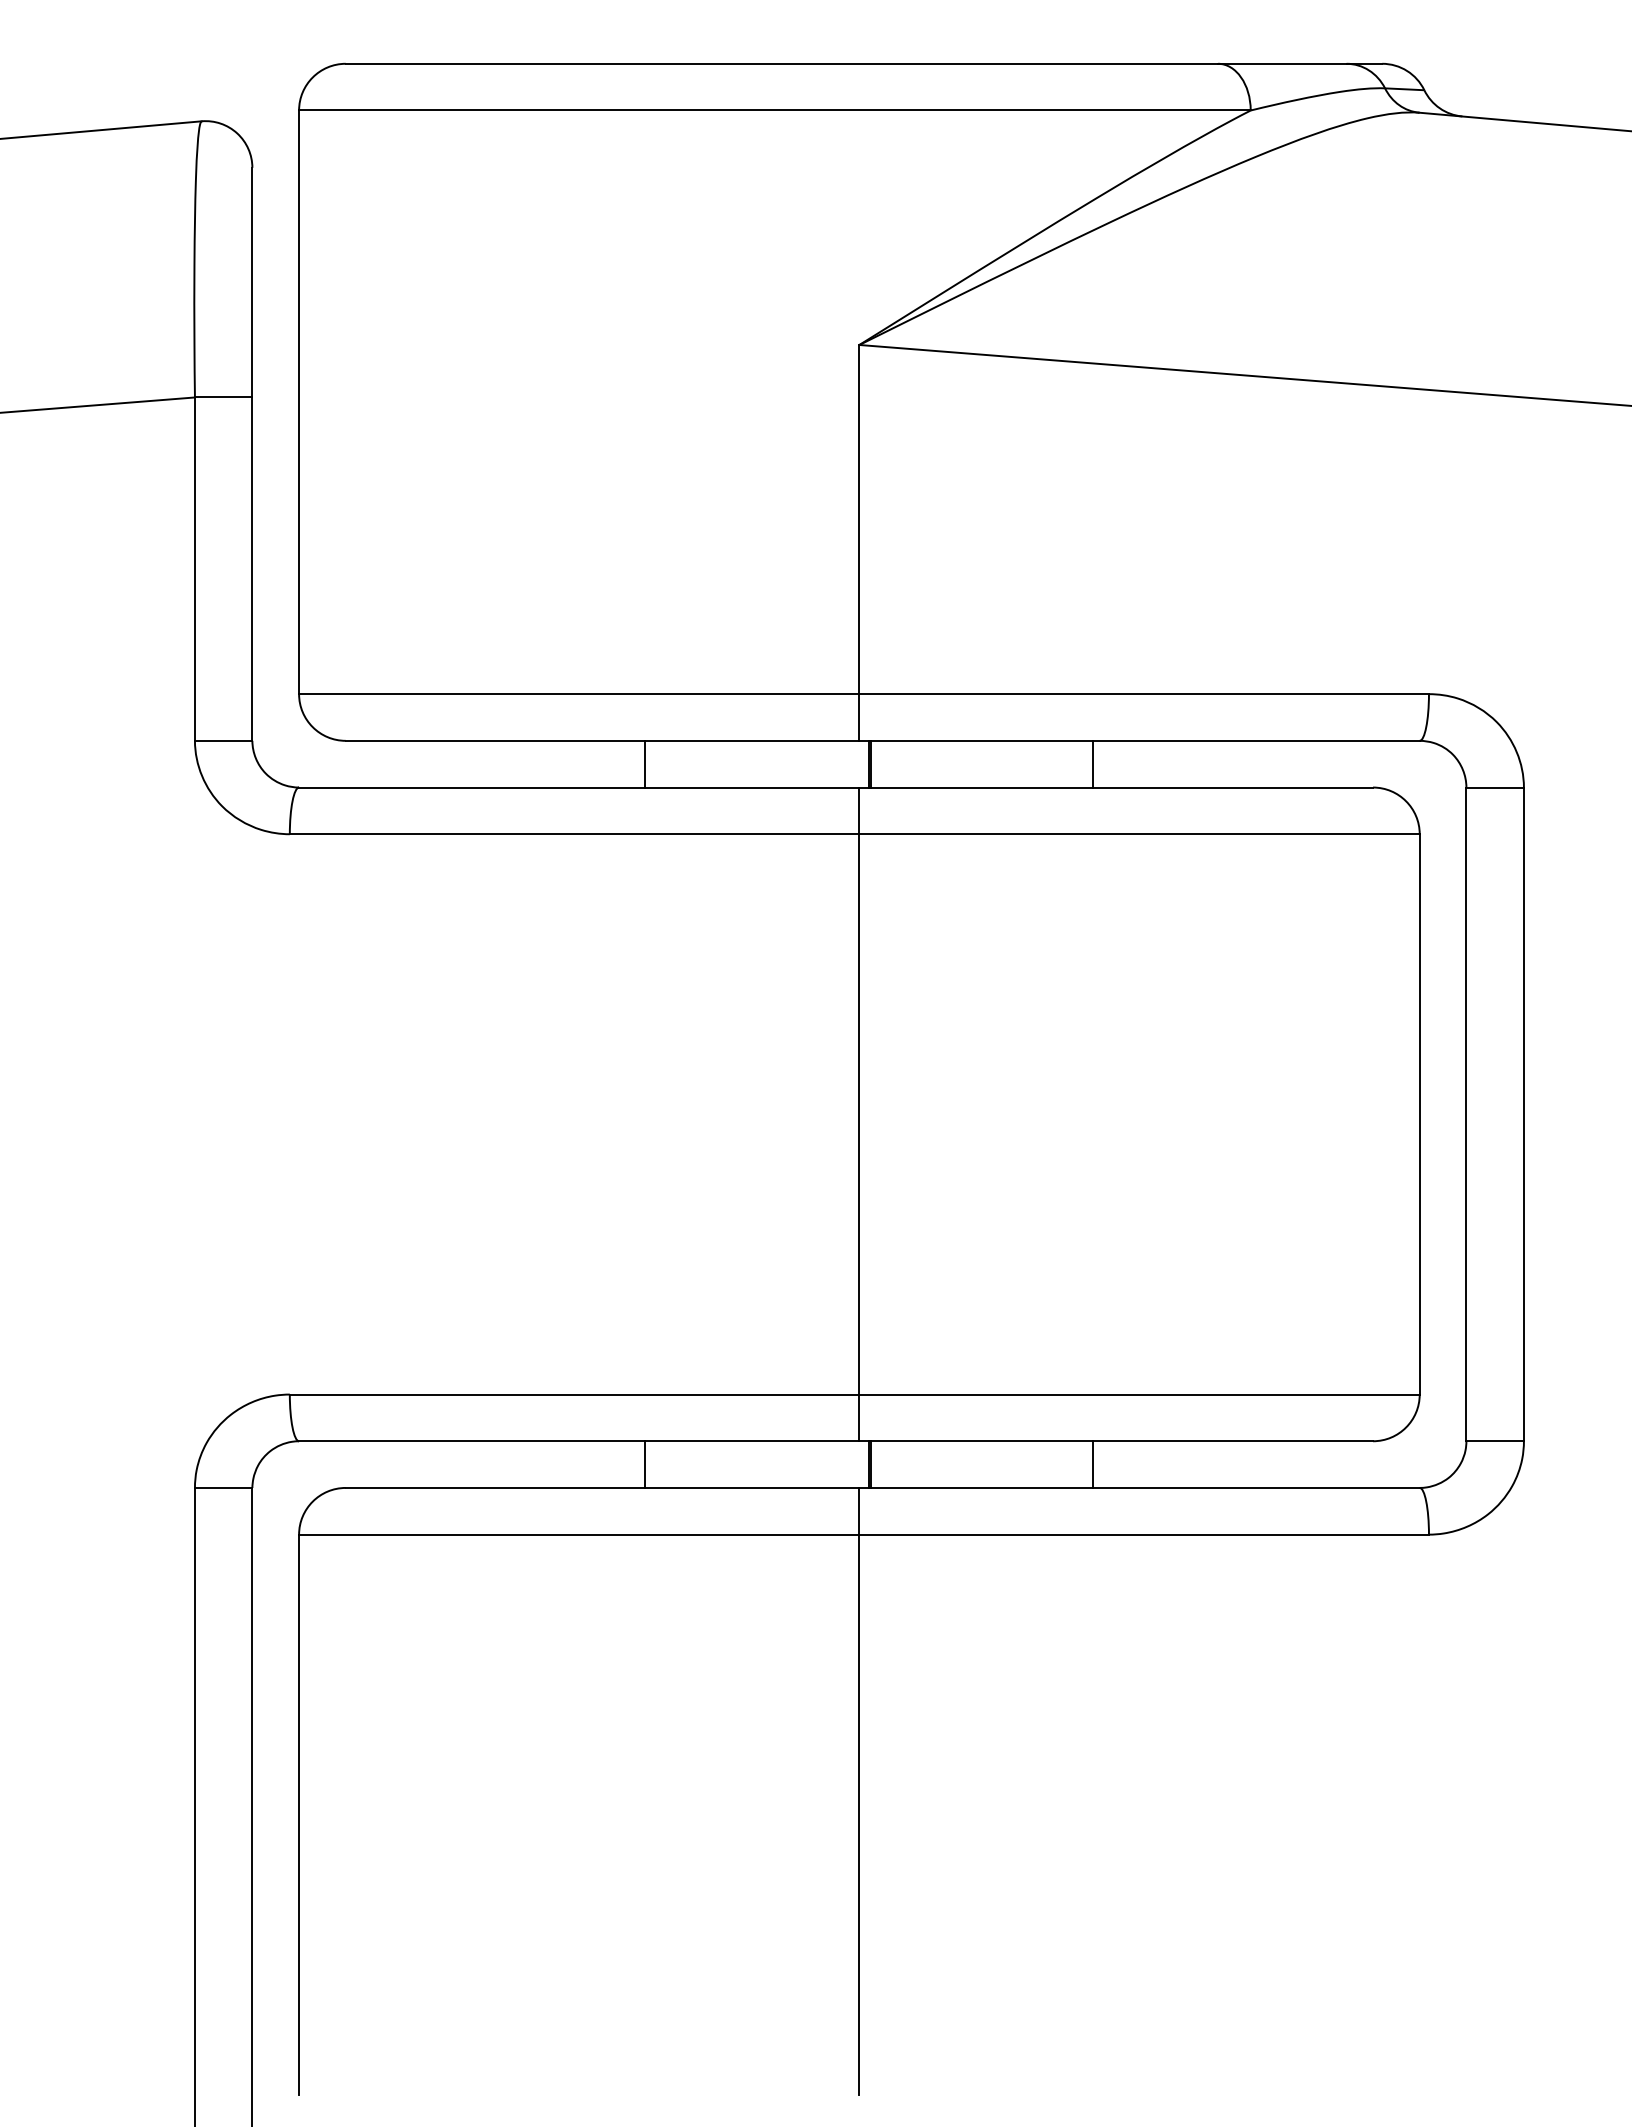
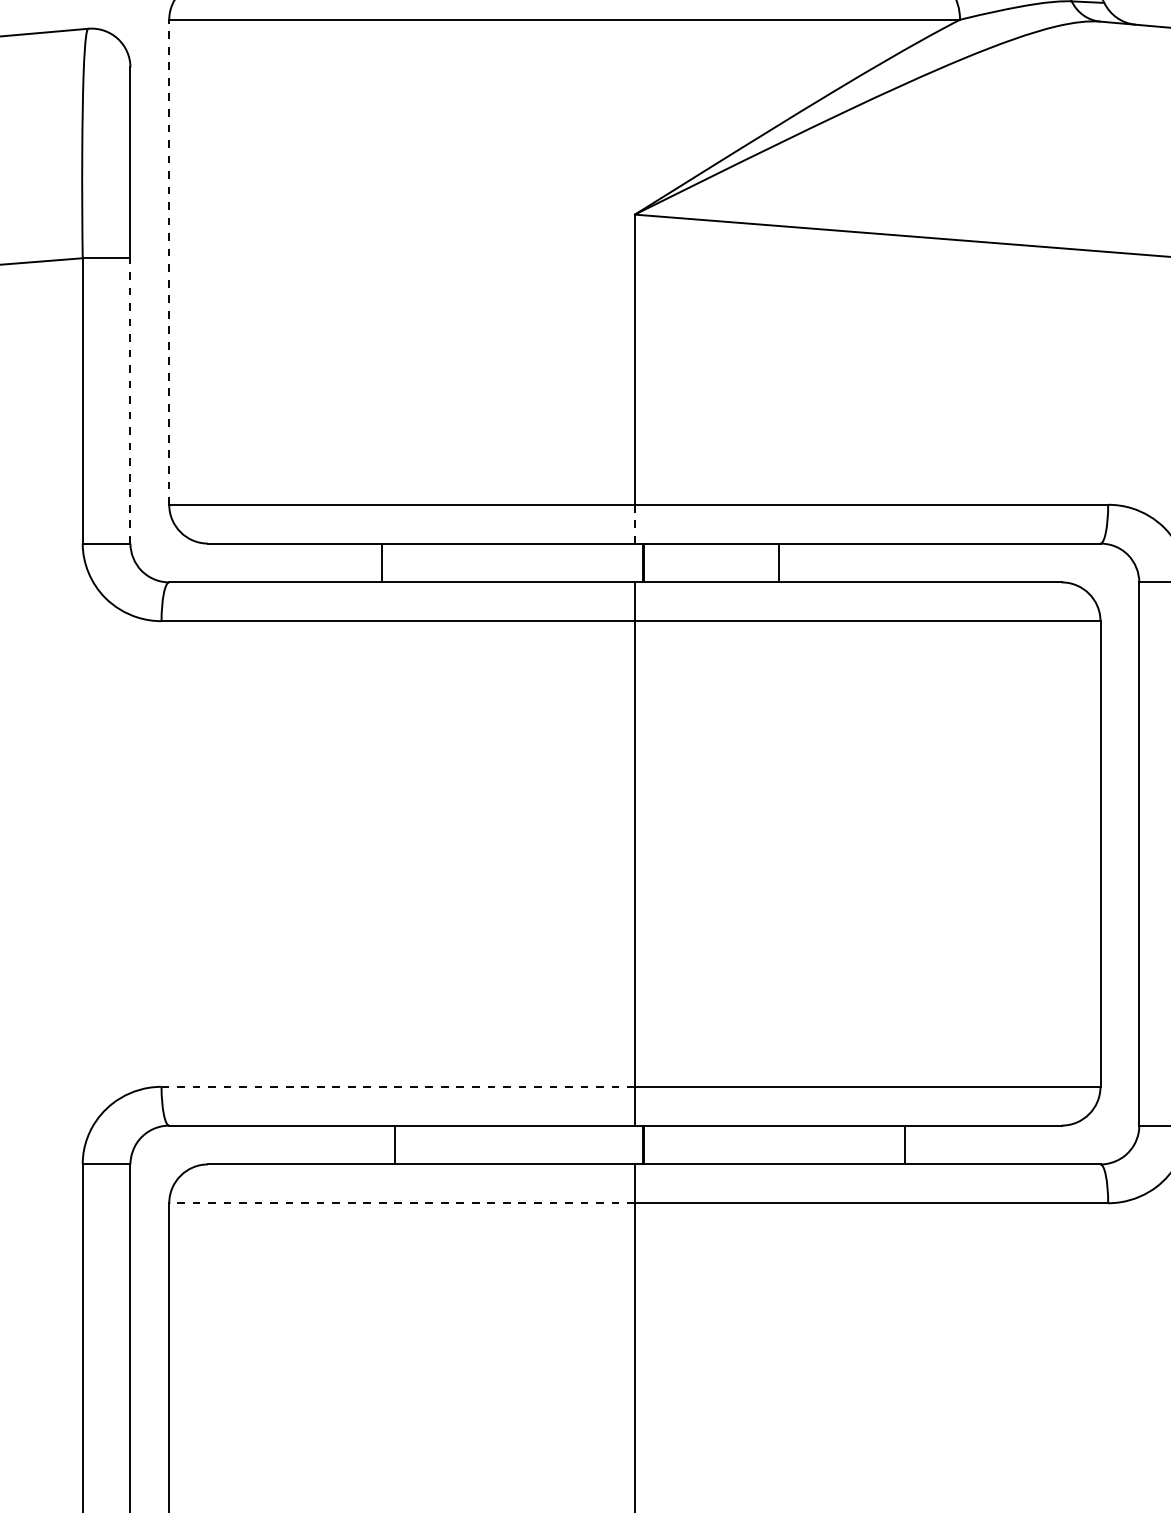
line: (299, 402) -> (169, 262), solid -> dashed
line: (252, 569) -> (130, 401), solid -> dashed
line: (859, 718) -> (634, 525), solid -> dashed
line: (644, 763) -> (381, 562), moved
line: (1092, 763) -> (778, 562), moved
line: (574, 1394) -> (398, 1086), solid -> dashed
line: (644, 1464) -> (394, 1144), moved
line: (1092, 1464) -> (904, 1144), moved
line: (578, 1534) -> (401, 1203), solid -> dashed

